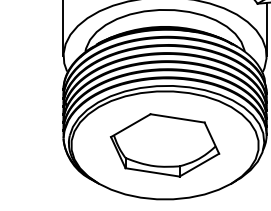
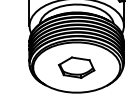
part: (164, 145) -> (76, 67), size x0.7

